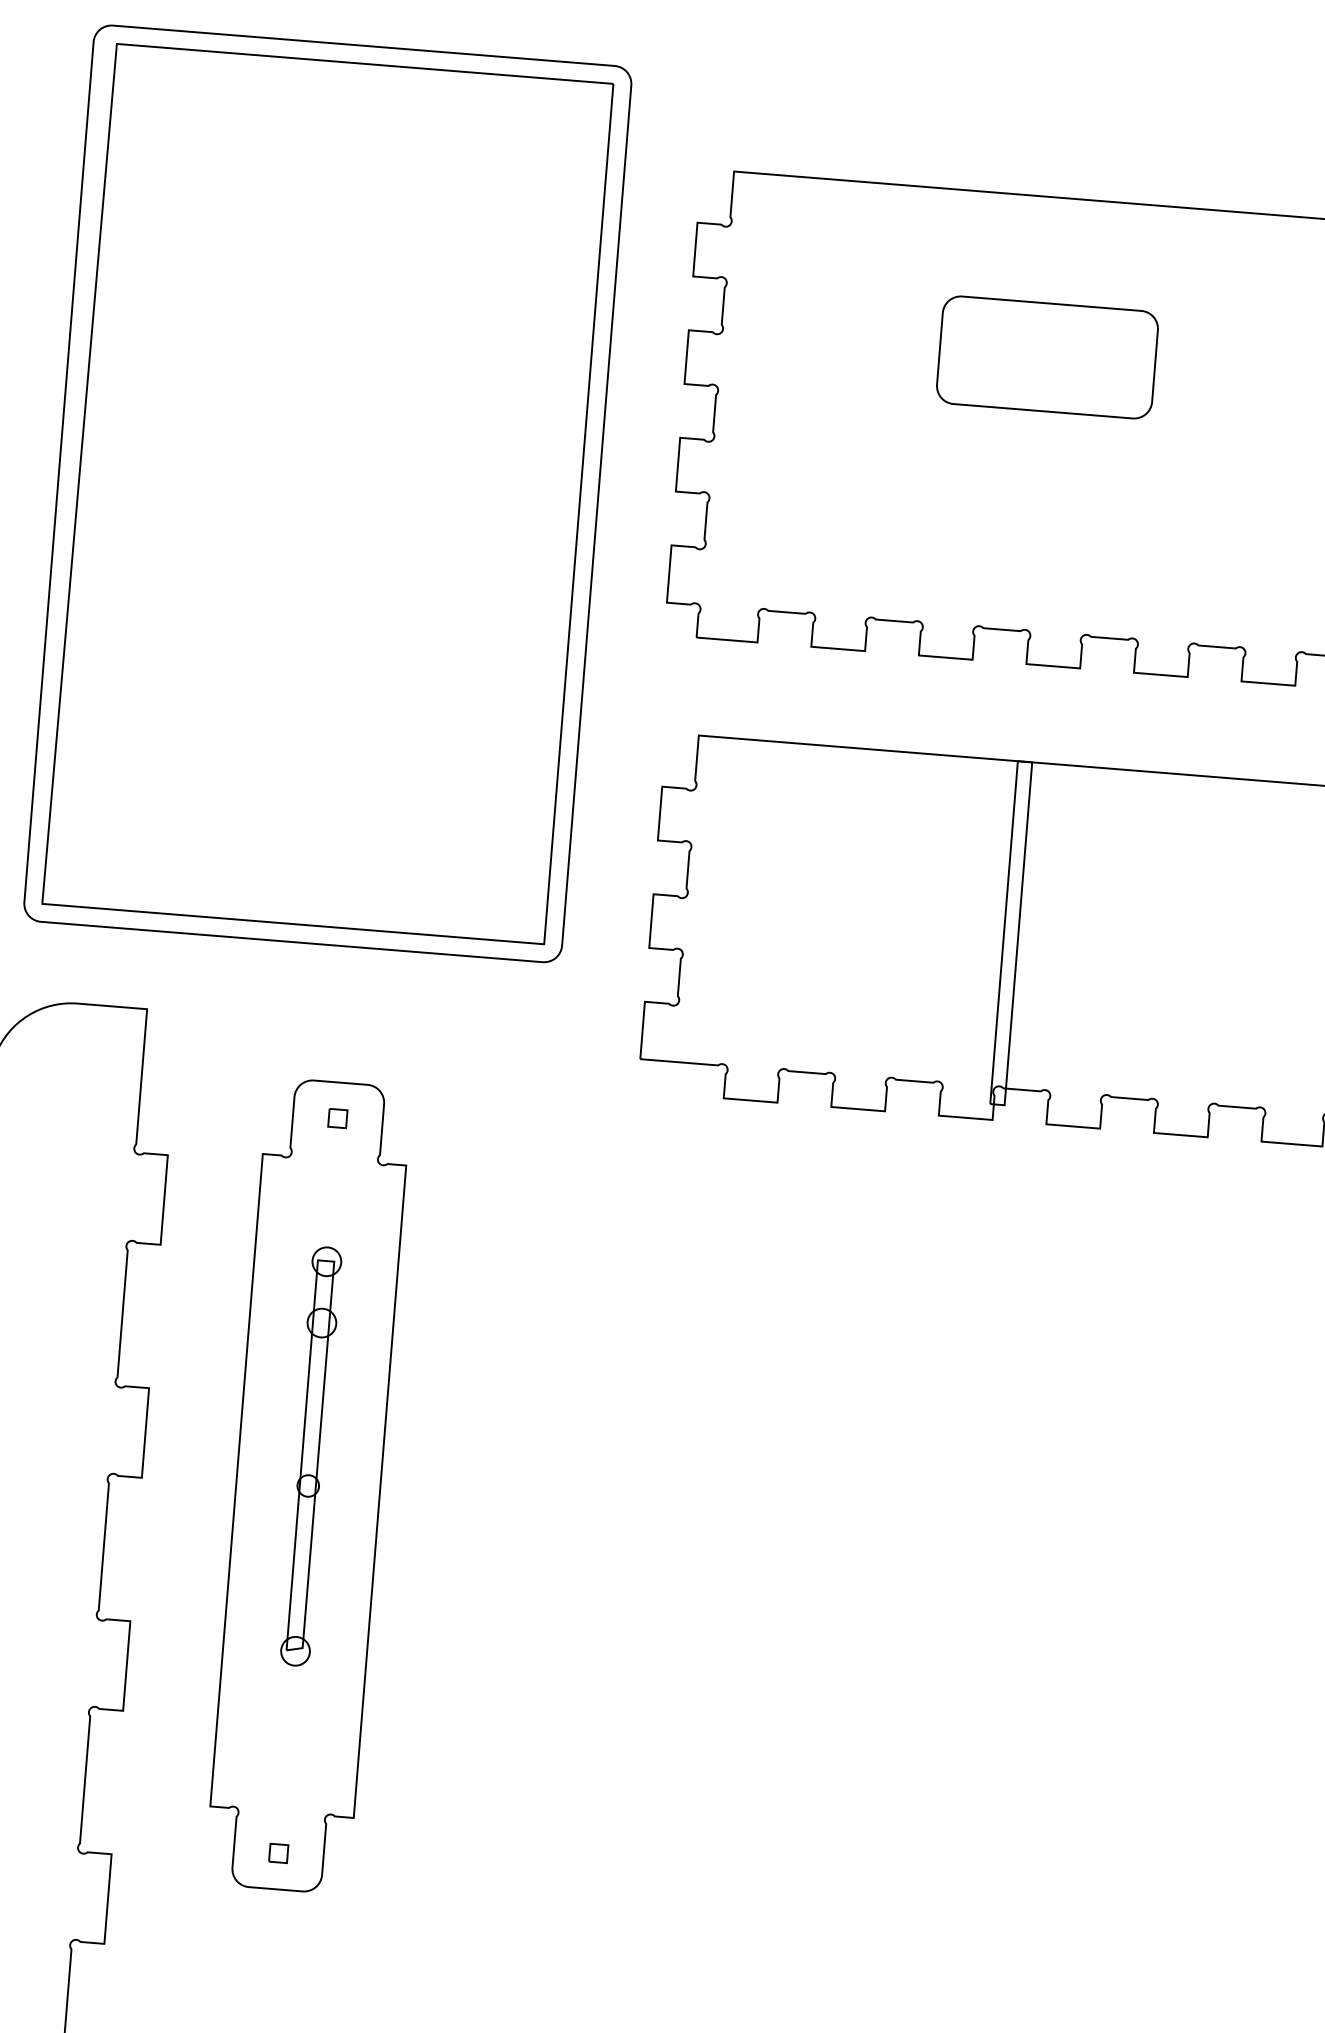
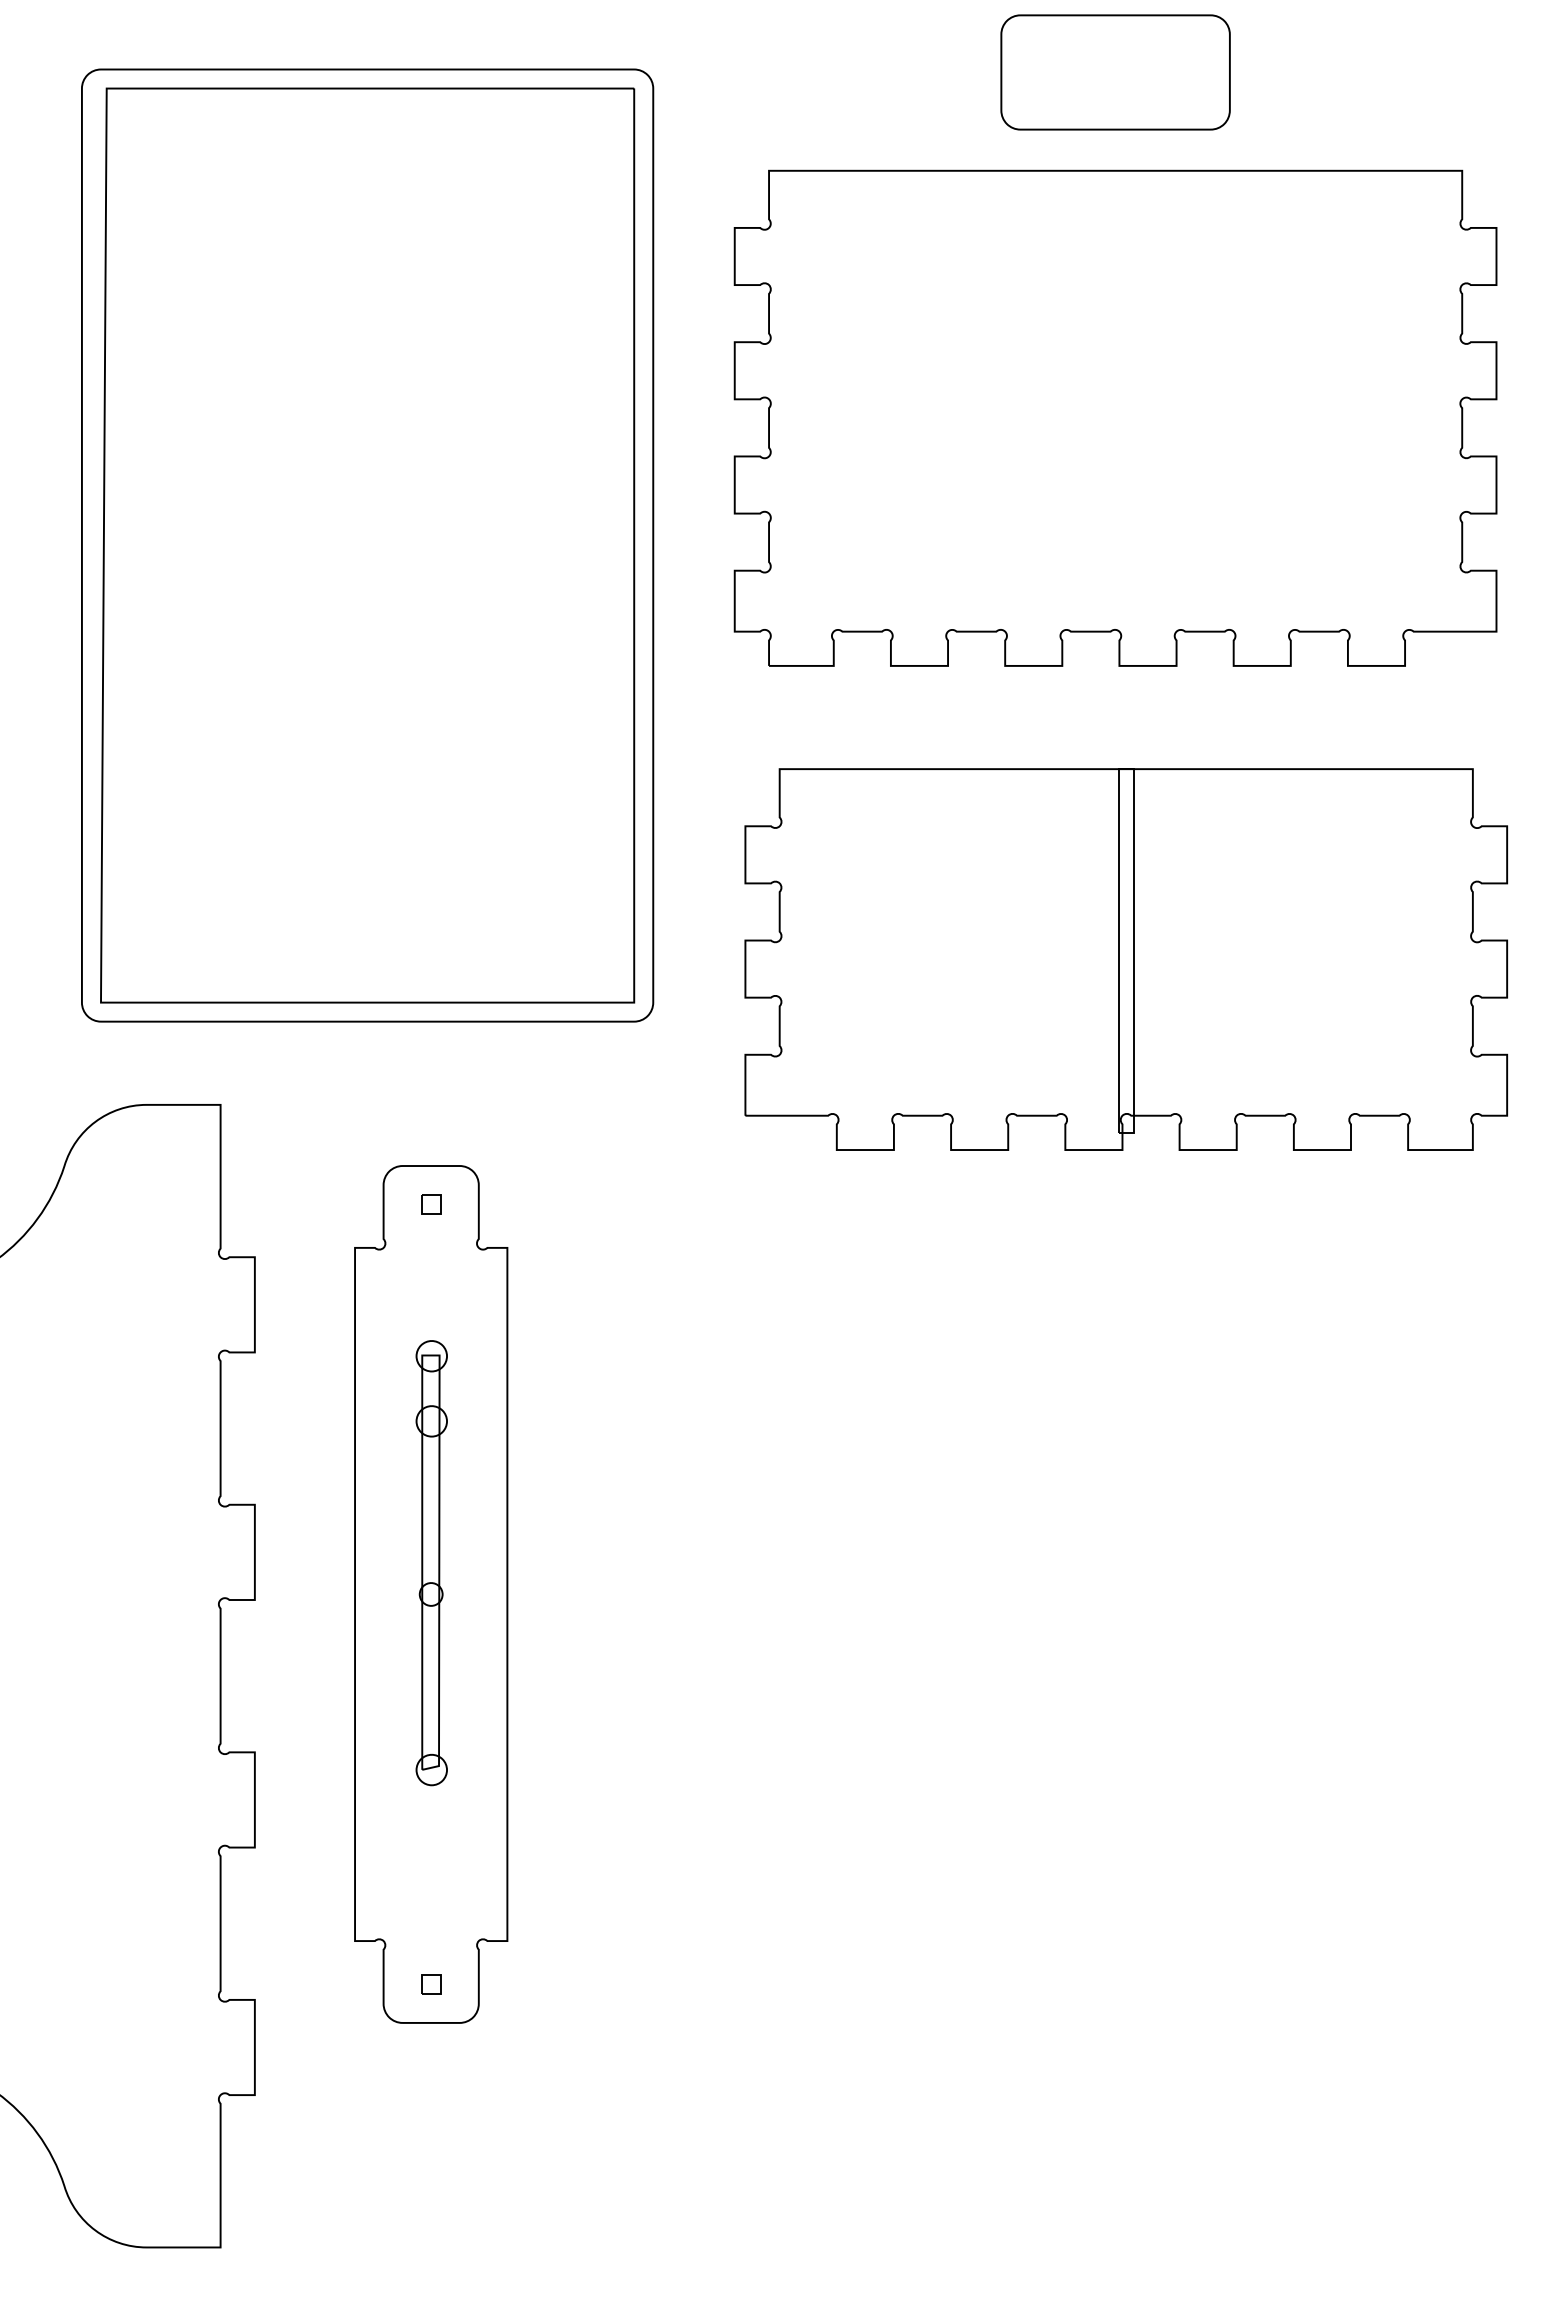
part: (1047, 357) -> (1115, 72), moved

